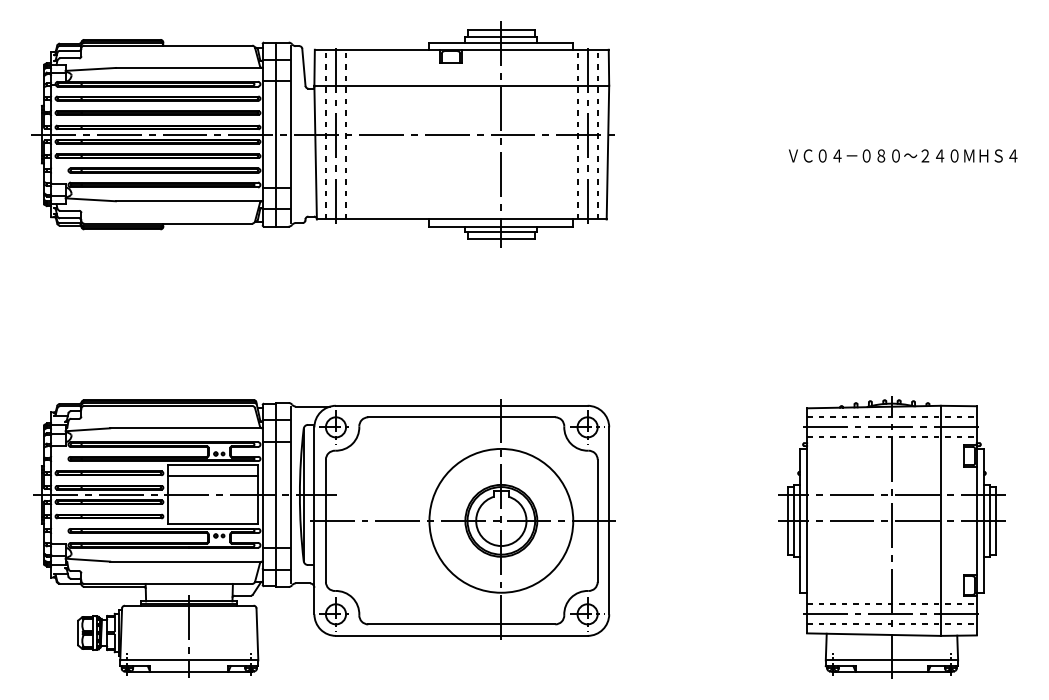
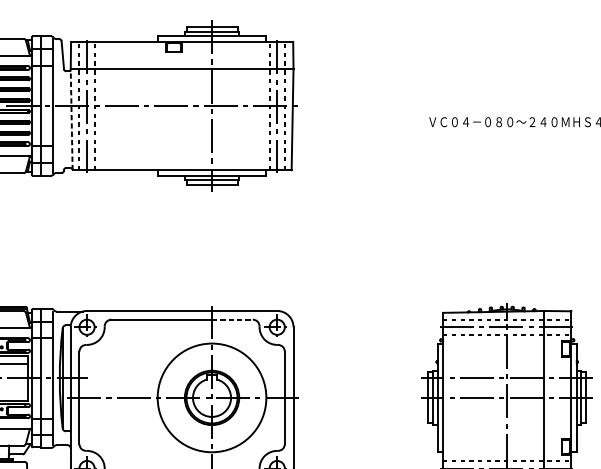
line: (315, 152) -> (71, 119), solid -> dashed
line: (528, 417) -> (232, 319), solid -> dashed

